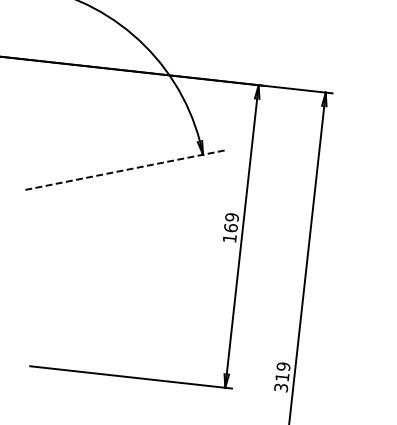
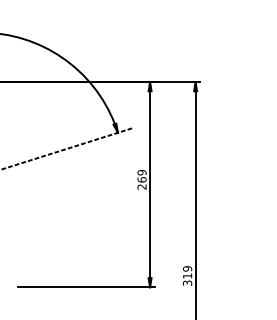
text: (229, 237) -> (141, 186), 169 -> 269

